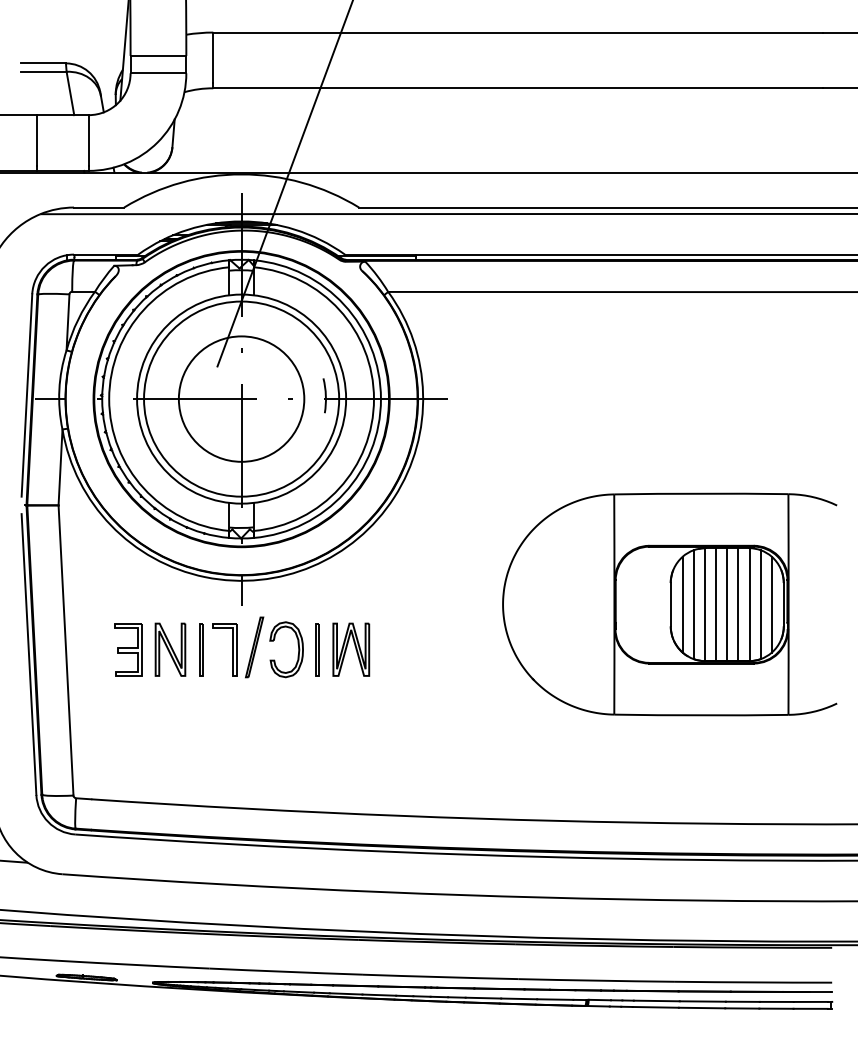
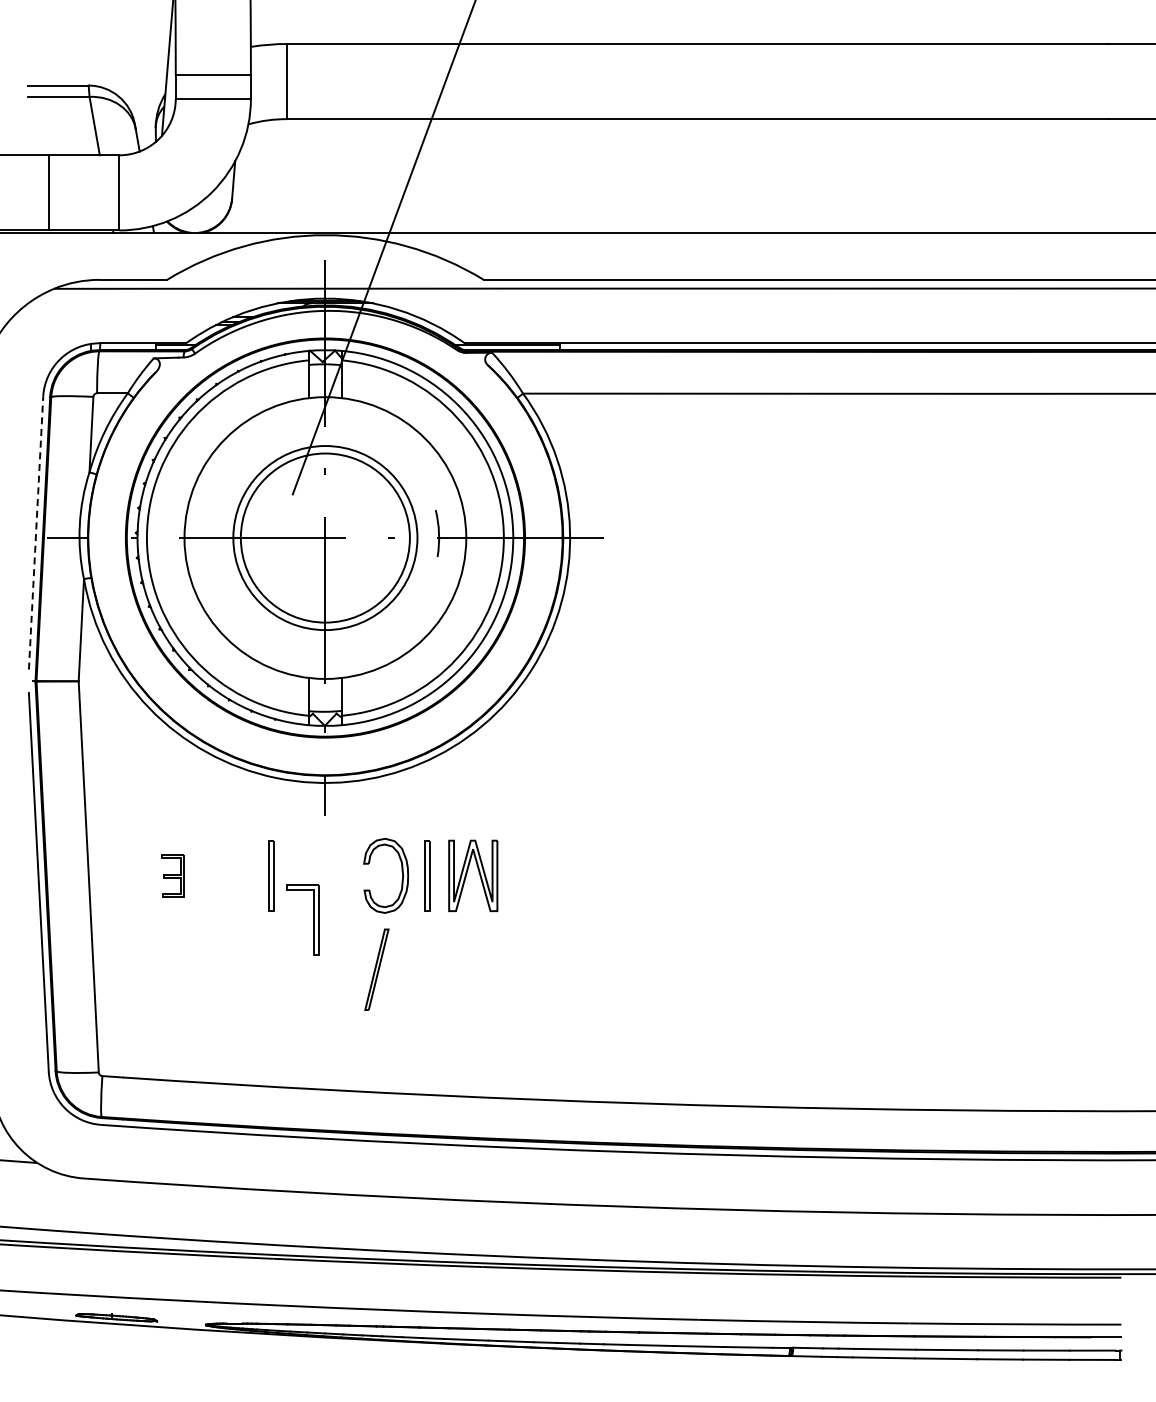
line: (27, 395) -> (36, 533), solid -> dashed
circle: (240, 398) -> (324, 537), size x0.7
part: (669, 604) -> (902, 814), removed
part: (254, 647) -> (376, 969), moved
part: (128, 649) -> (172, 875), size x0.6
part: (170, 649) -> (229, 875), removed
part: (232, 649) -> (313, 919), moved

